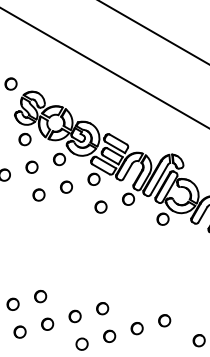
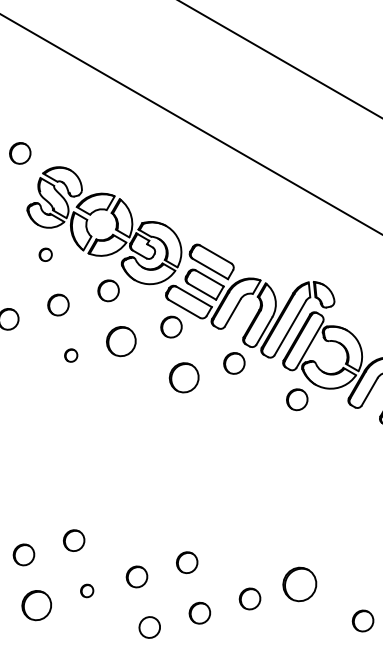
part: (24, 139) -> (44, 254), size x0.6
part: (66, 186) -> (121, 340), size x1.4
part: (38, 194) -> (70, 354), size x0.6
part: (100, 206) -> (183, 376), size x1.4
part: (164, 320) -> (299, 584), size x1.6
part: (47, 323) -> (86, 589), size x0.6
part: (19, 331) -> (35, 604), size x1.4

